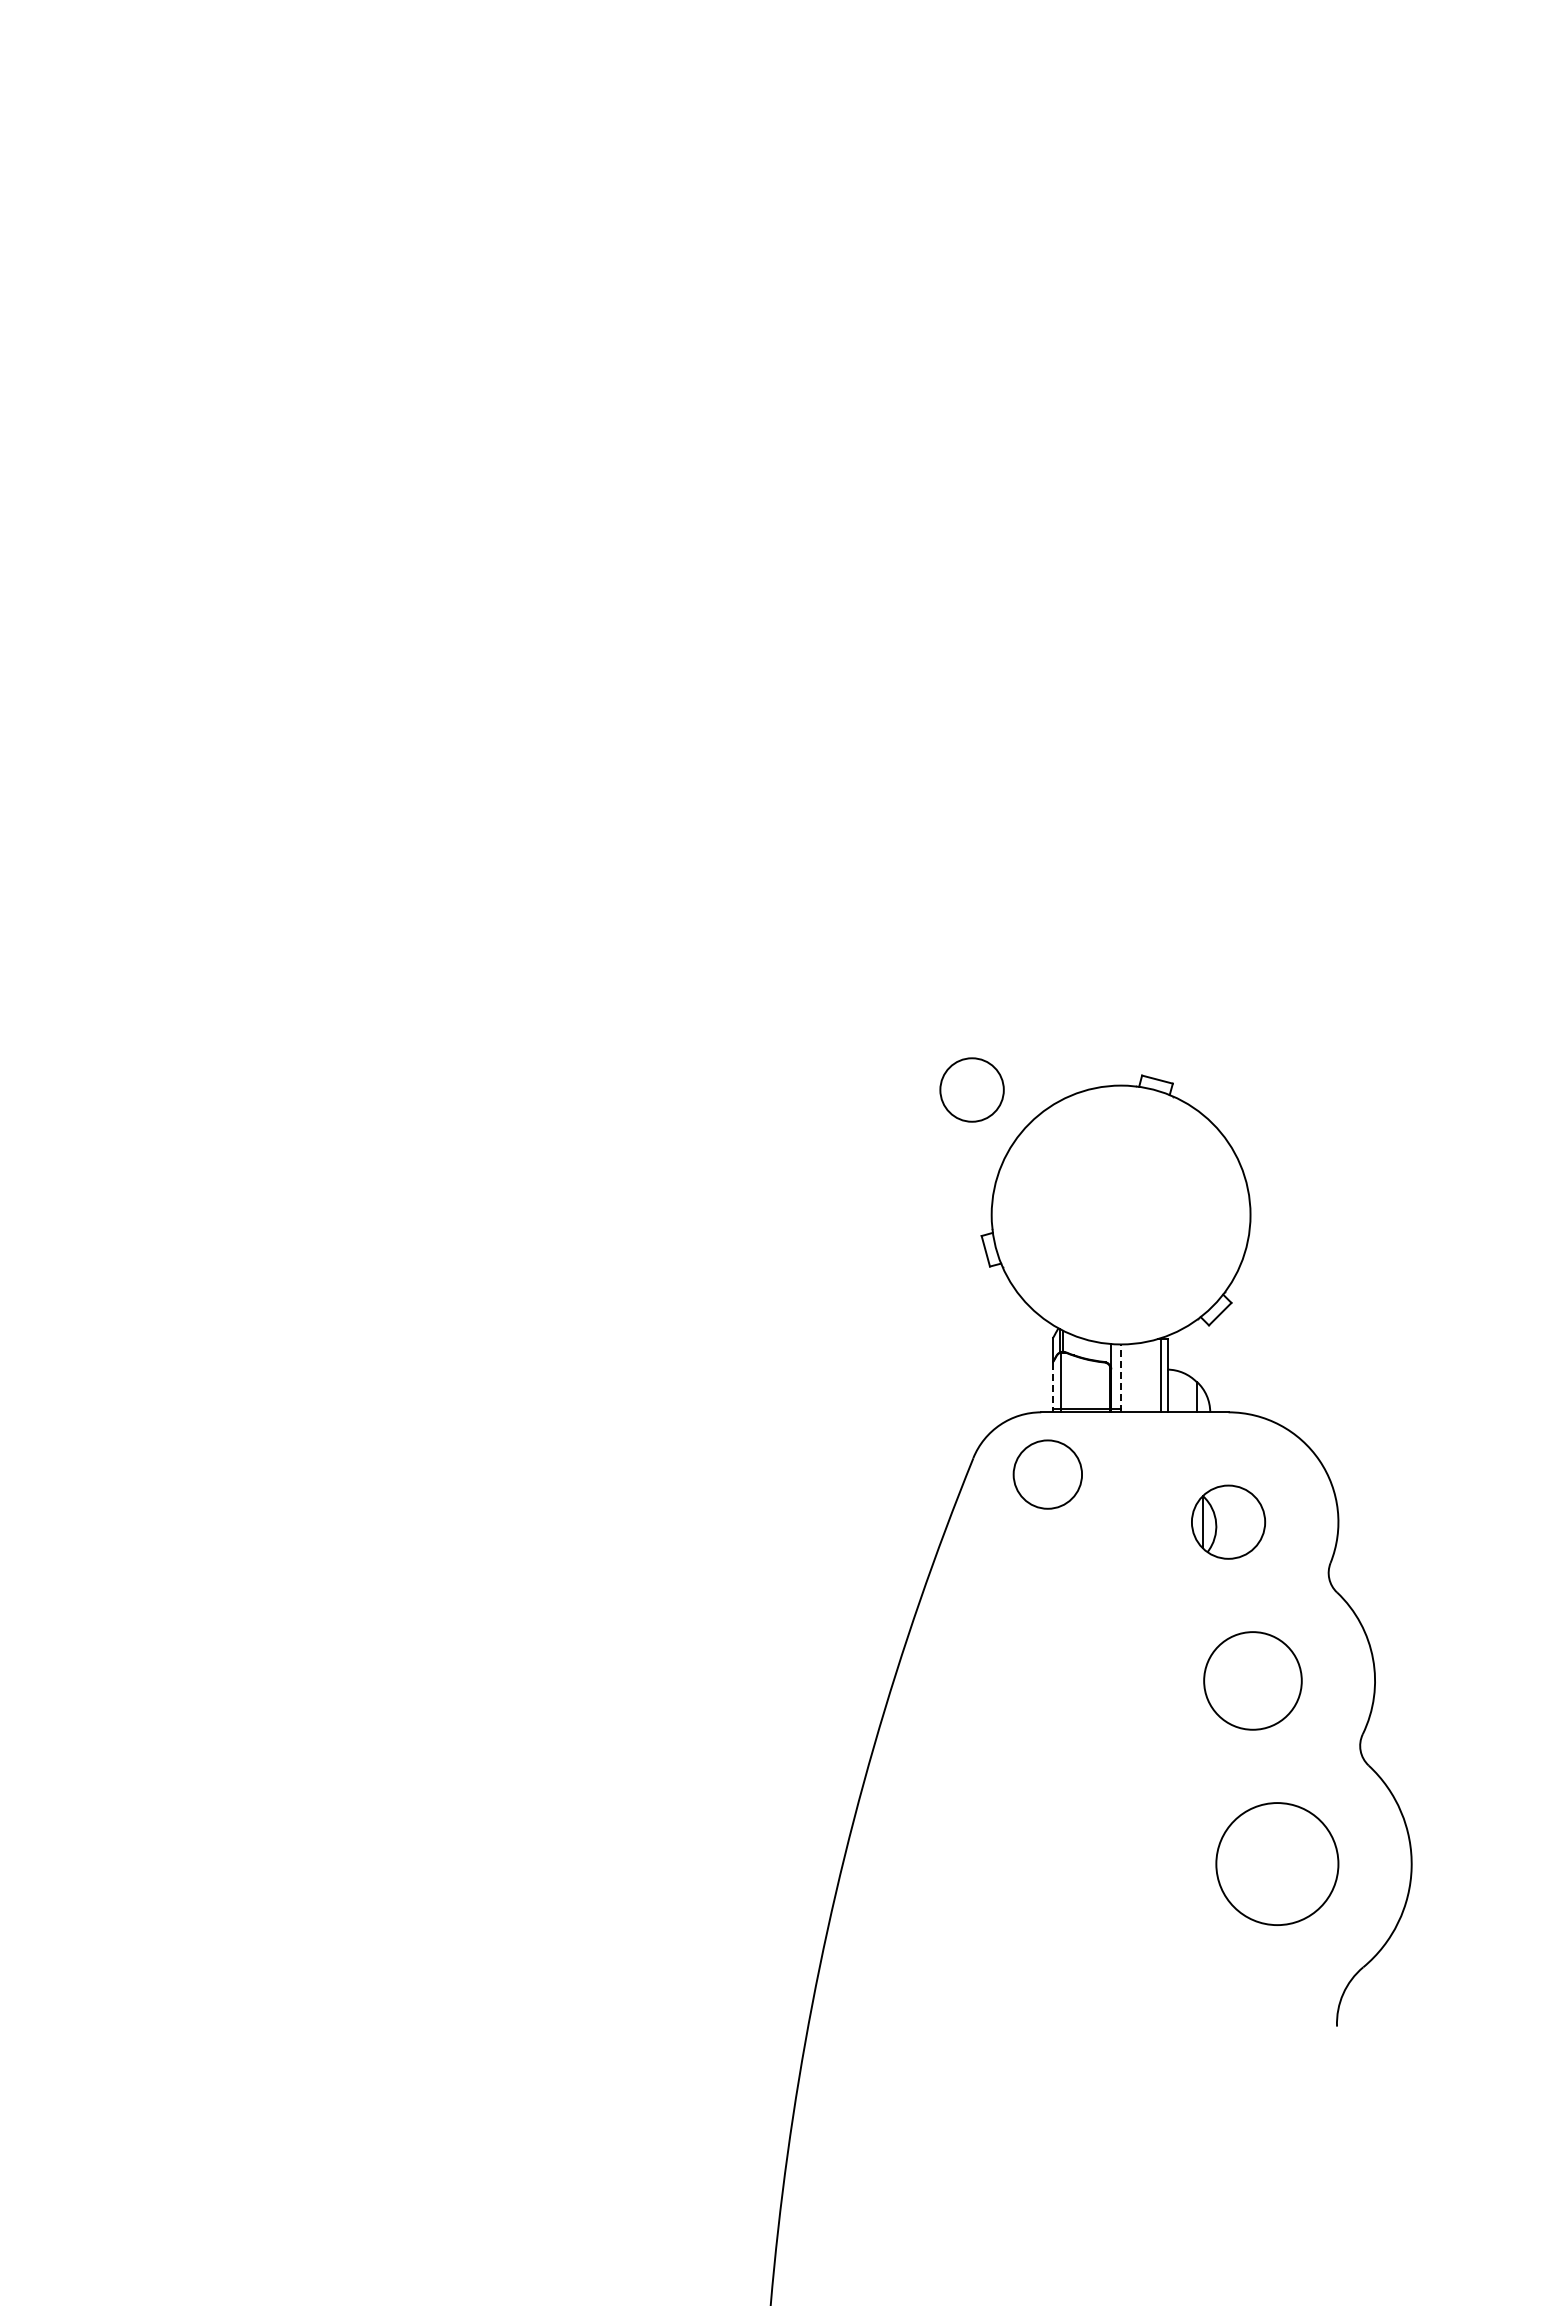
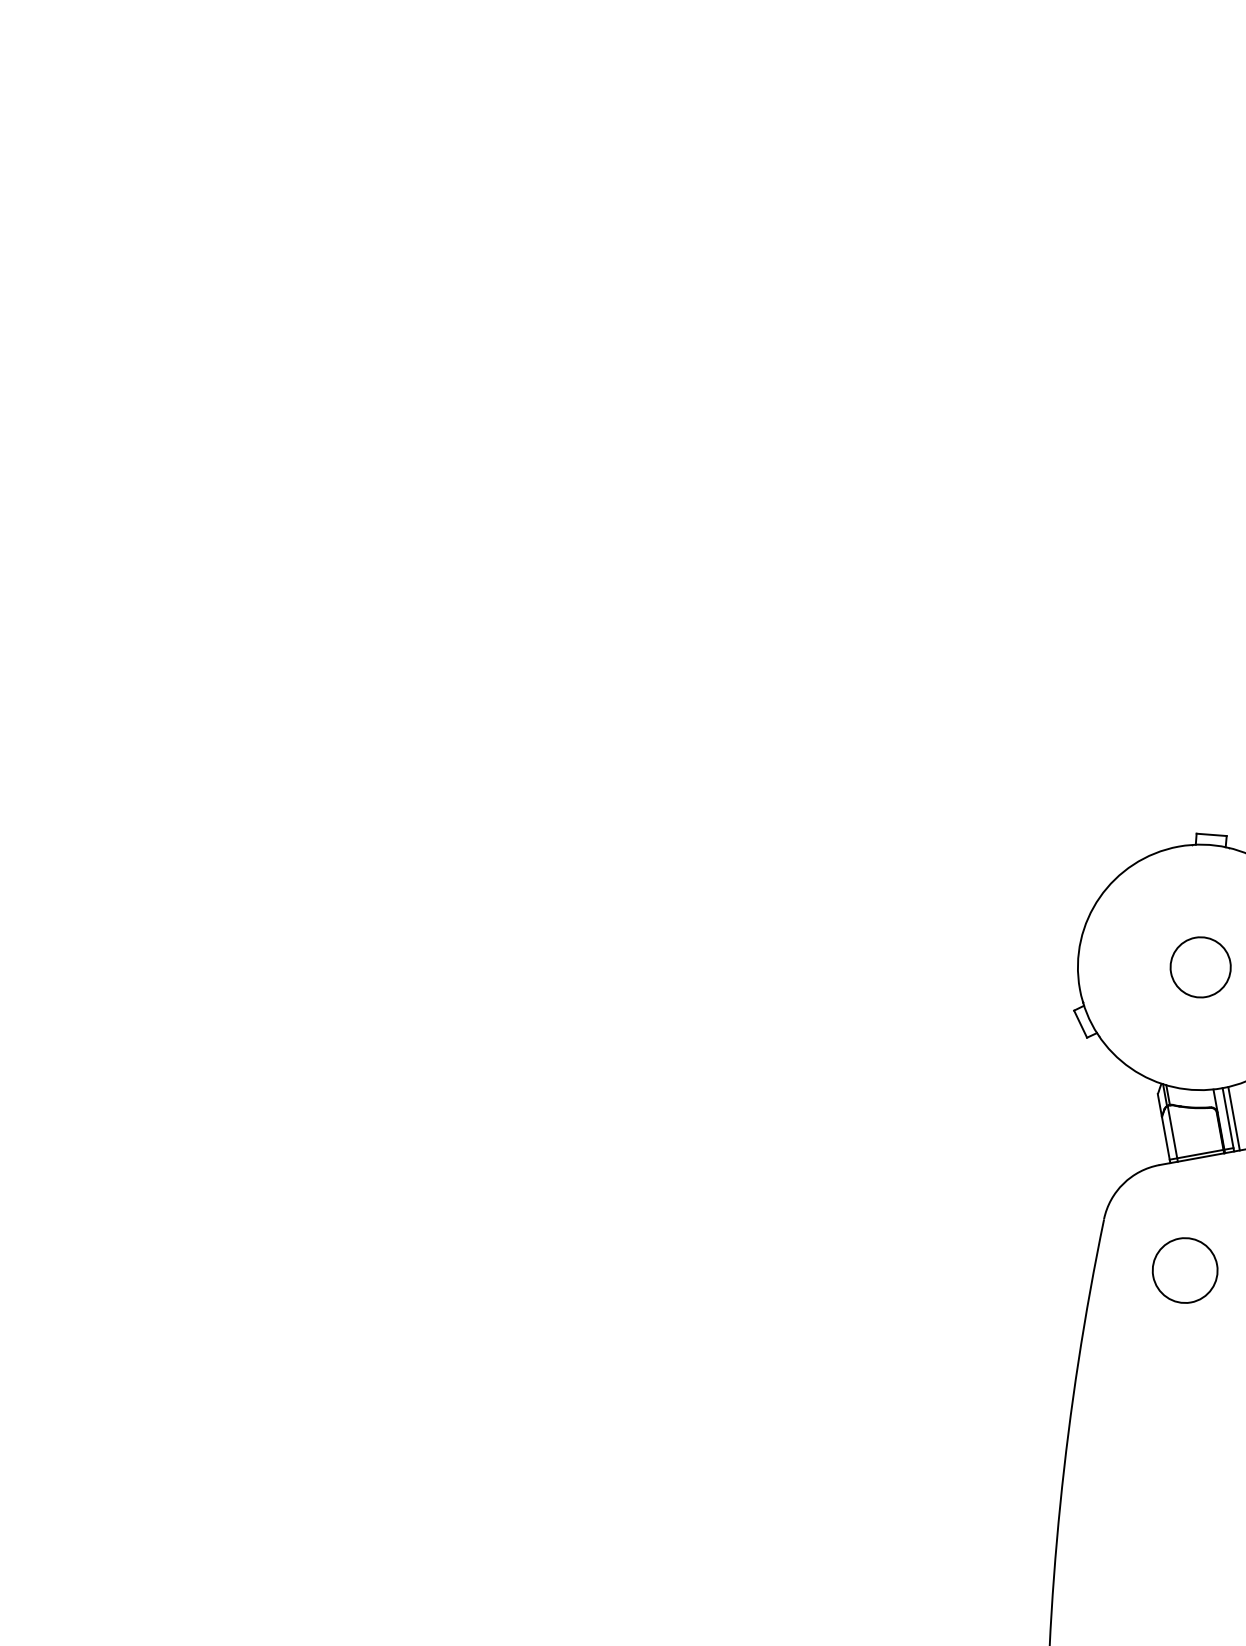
circle: (971, 1089) -> (1200, 967), moved
line: (1121, 1378) -> (1228, 1119), dashed -> solid
line: (1127, 1378) -> (1234, 1118), added
line: (1052, 1387) -> (1165, 1139), dashed -> solid
circle: (1047, 1474) -> (1184, 1270), moved

